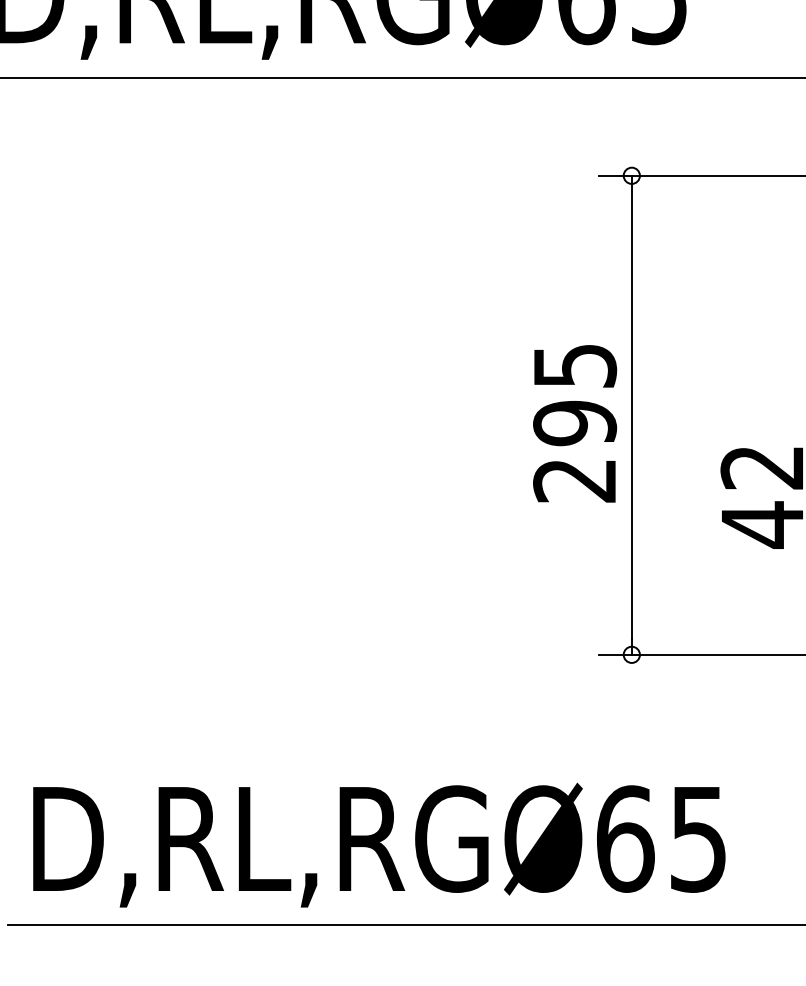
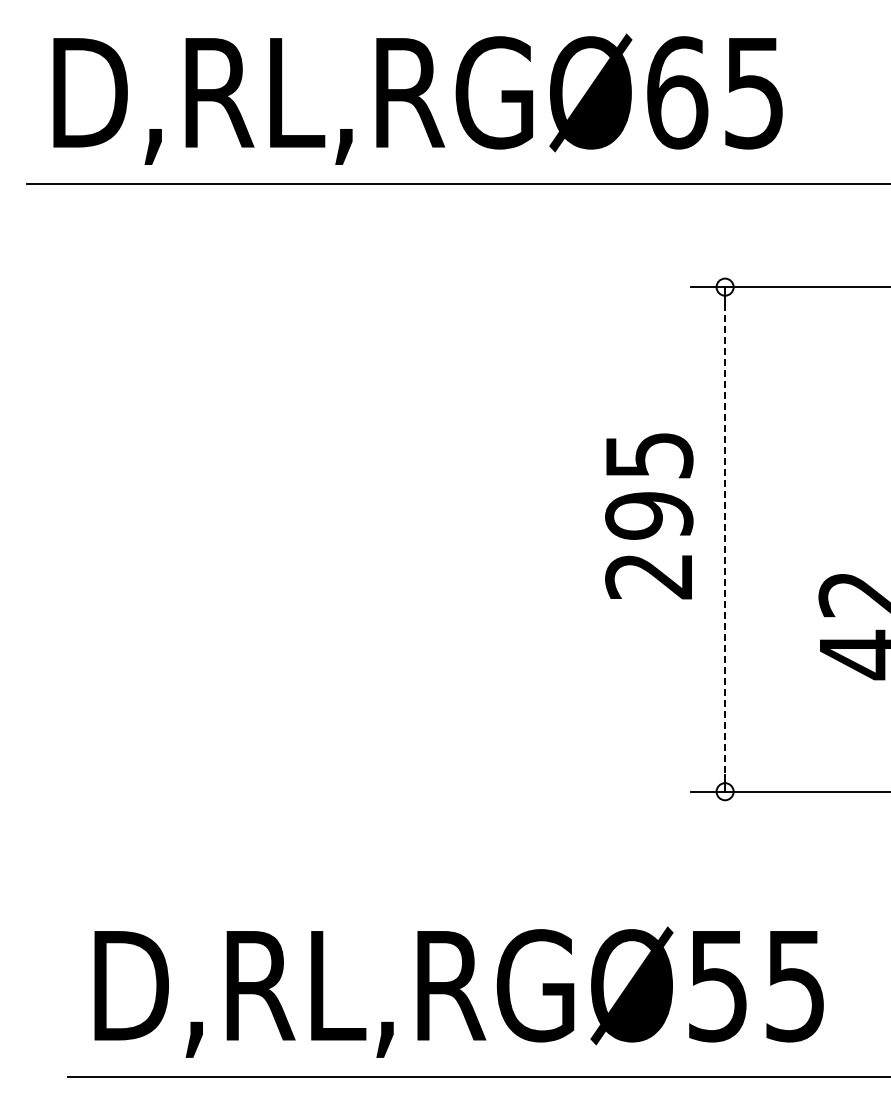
line: (632, 415) -> (725, 539), solid -> dashed
text: (575, 423) -> (649, 516), moved
text: (625, 838) -> (718, 985), D,RL,RGØ65 -> D,RL,RGØ55

